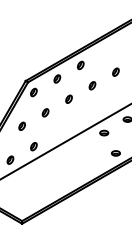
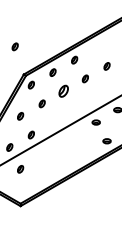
part: (15, 50) -> (14, 46), added
part: (68, 99) -> (63, 91), size x1.6
part: (22, 184) -> (20, 169), added

